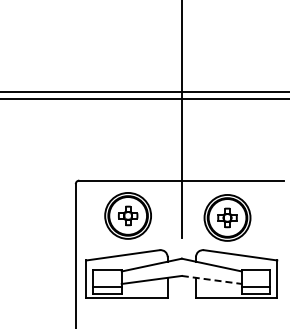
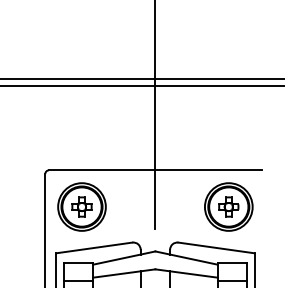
part: (127, 215) -> (81, 206), moved
part: (227, 217) -> (228, 206), moved
line: (212, 280) -> (187, 274), dashed -> solid

